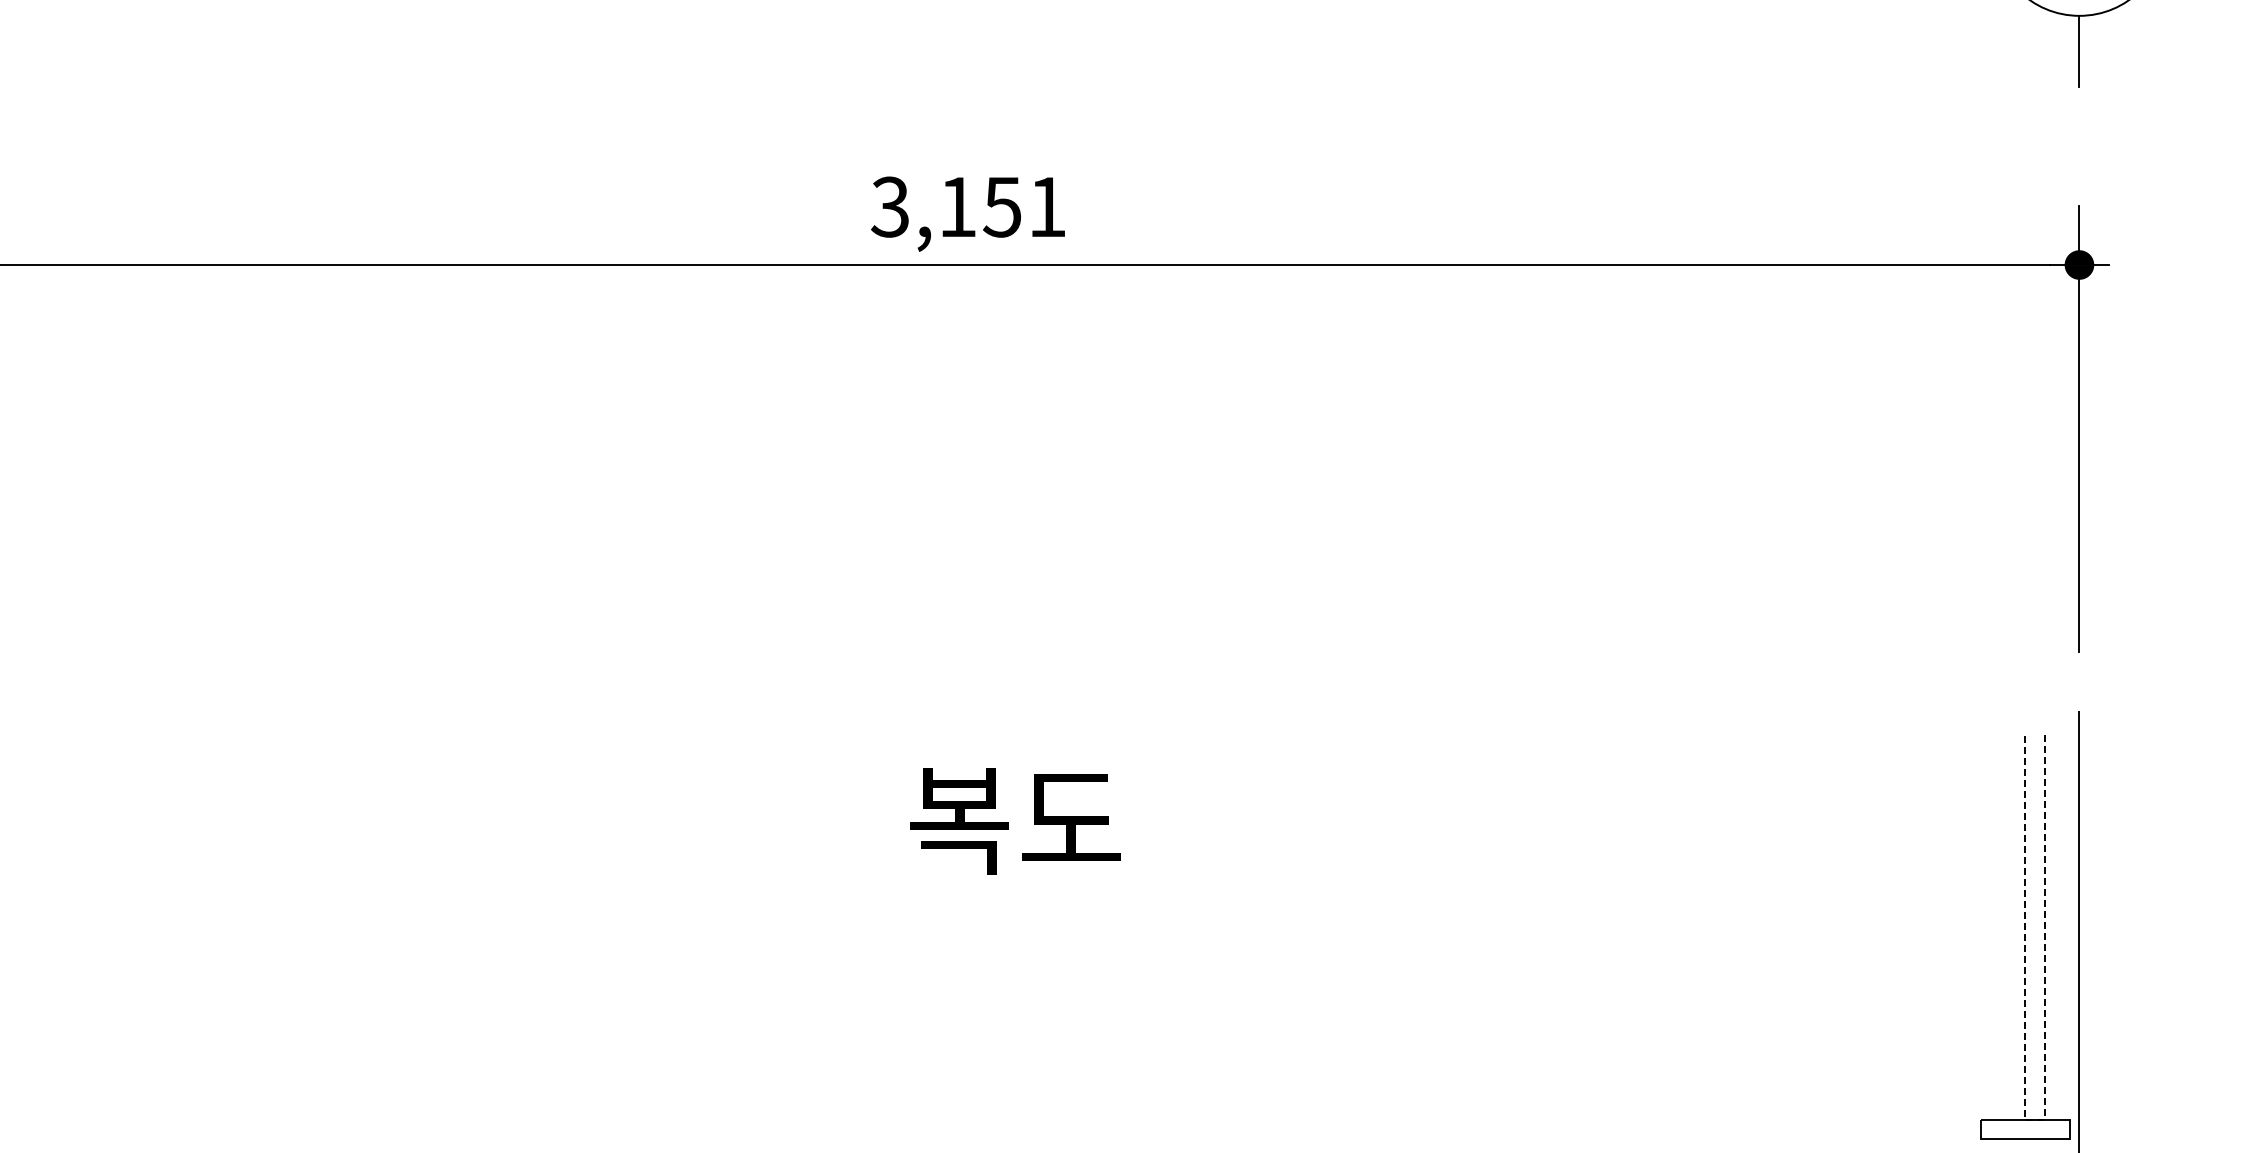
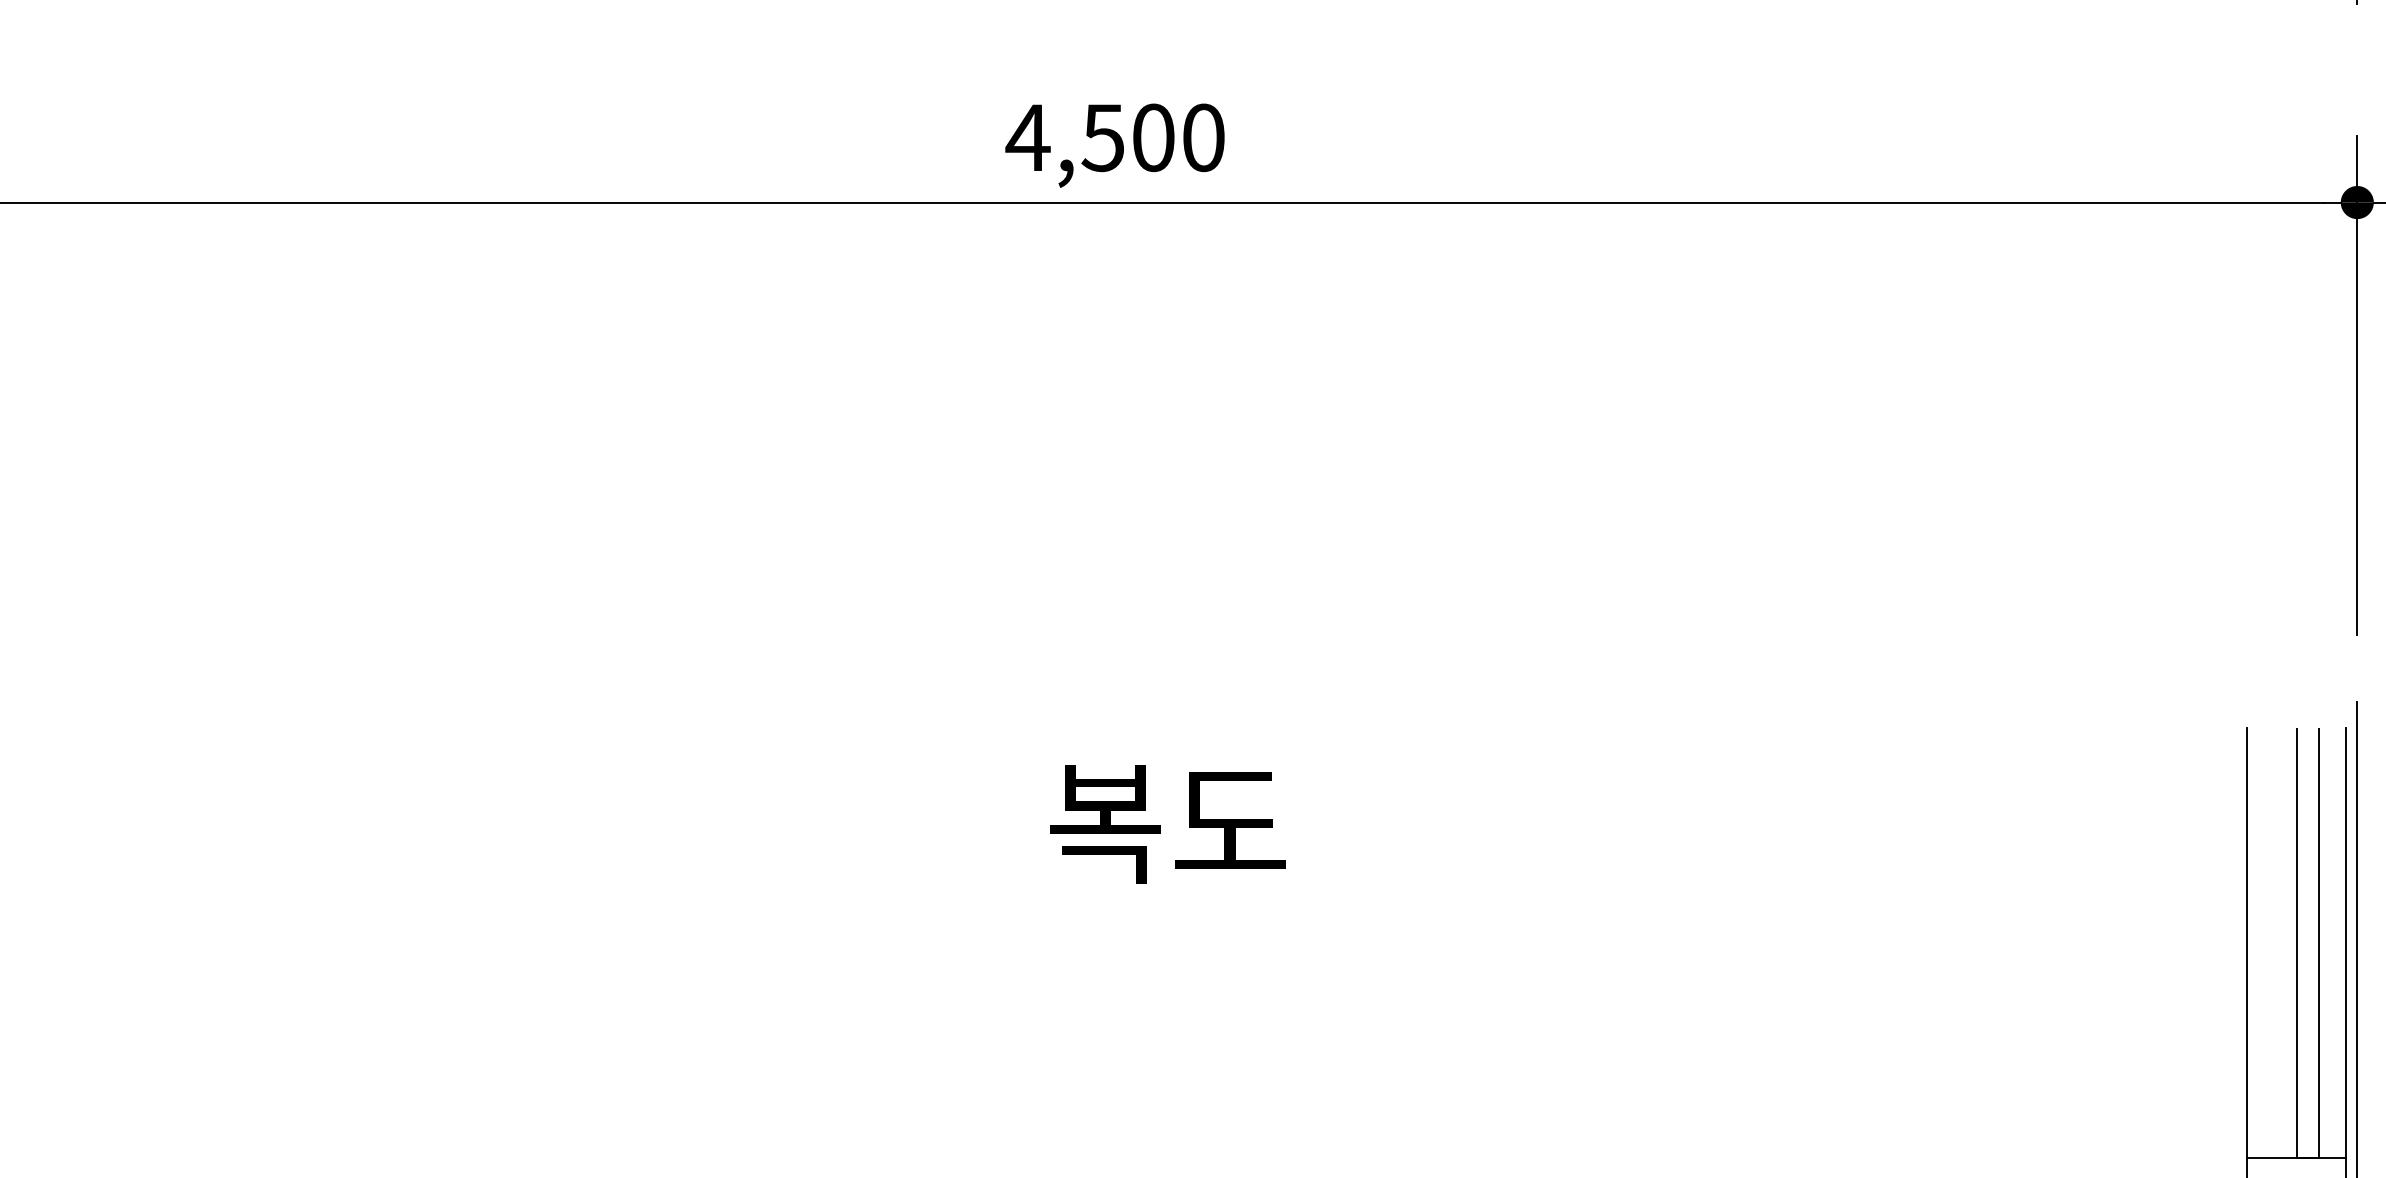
text: (968, 206) -> (1115, 137), 3,151 -> 4,500
line: (1980, 927) -> (2246, 943), added
line: (2069, 927) -> (2346, 943), added
line: (2035, 1119) -> (2308, 1157), dashed -> solid

